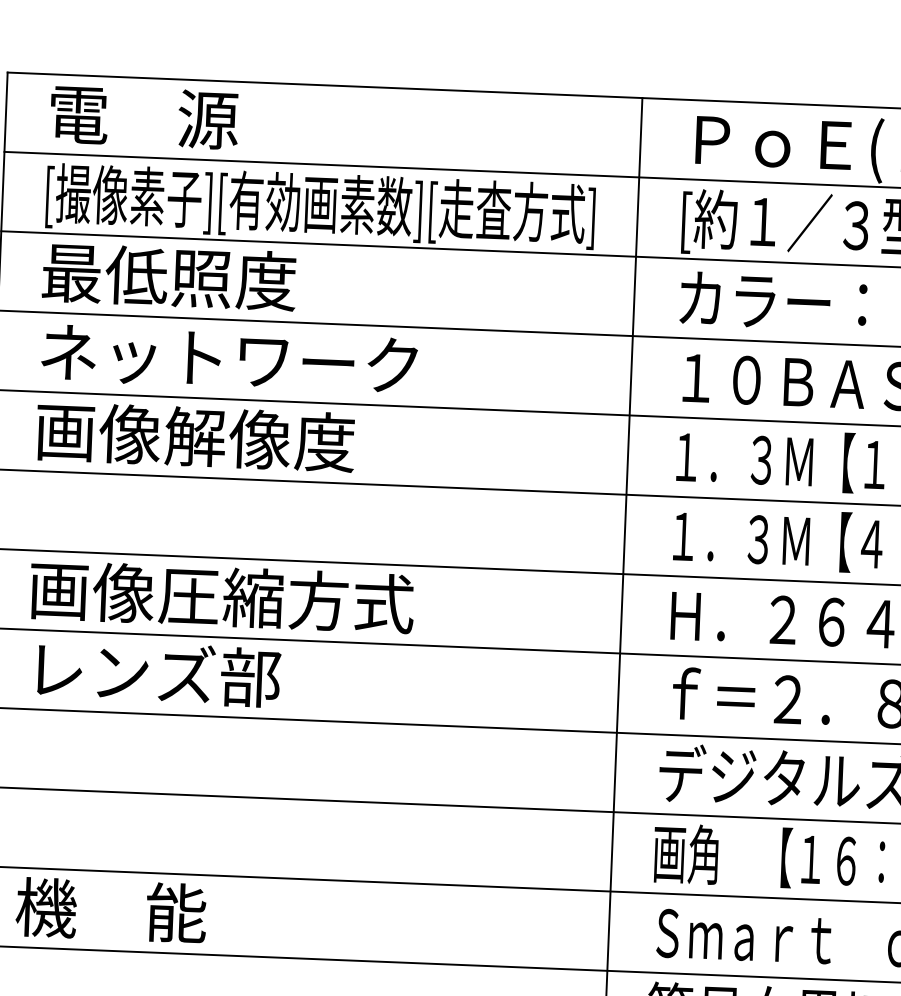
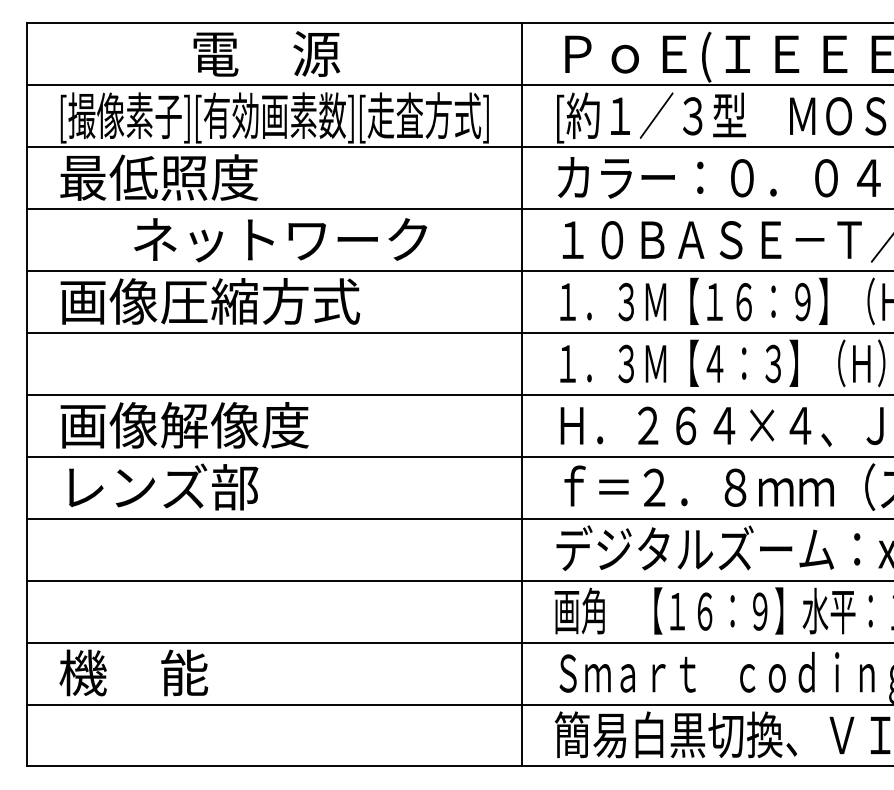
text: (144, 116) -> (266, 53), moved
text: (229, 360) -> (280, 240), moved
text: (292, 440) -> (260, 301), 画像解像度 -> 画像圧縮方式
text: (286, 598) -> (260, 424), 画像圧縮方式 -> 画像解像度

